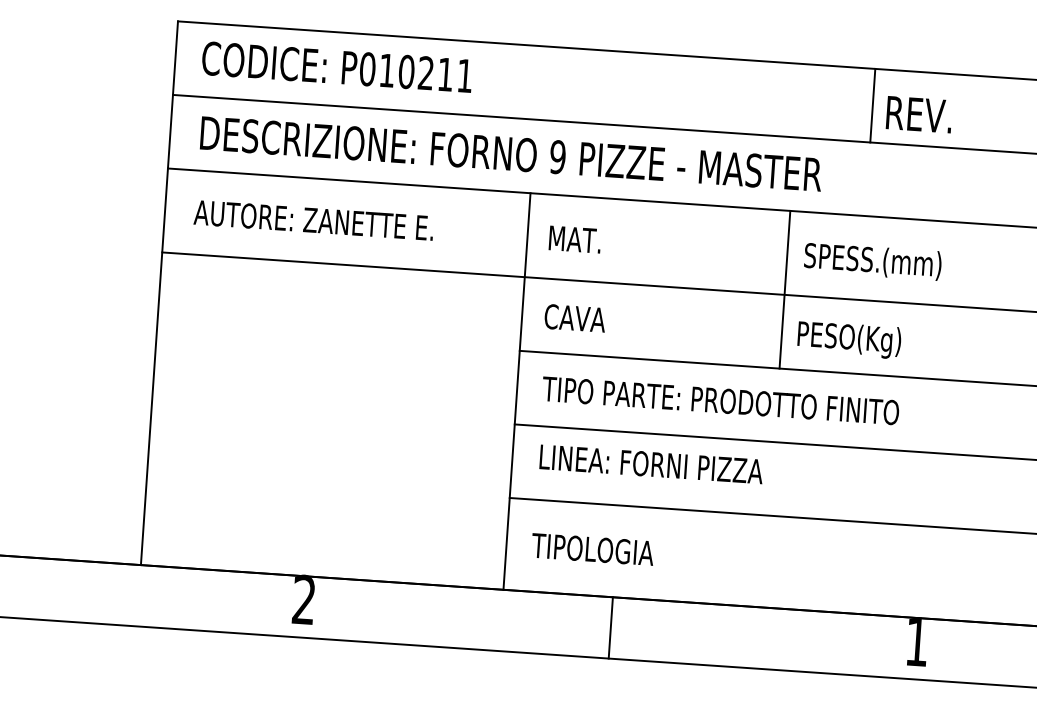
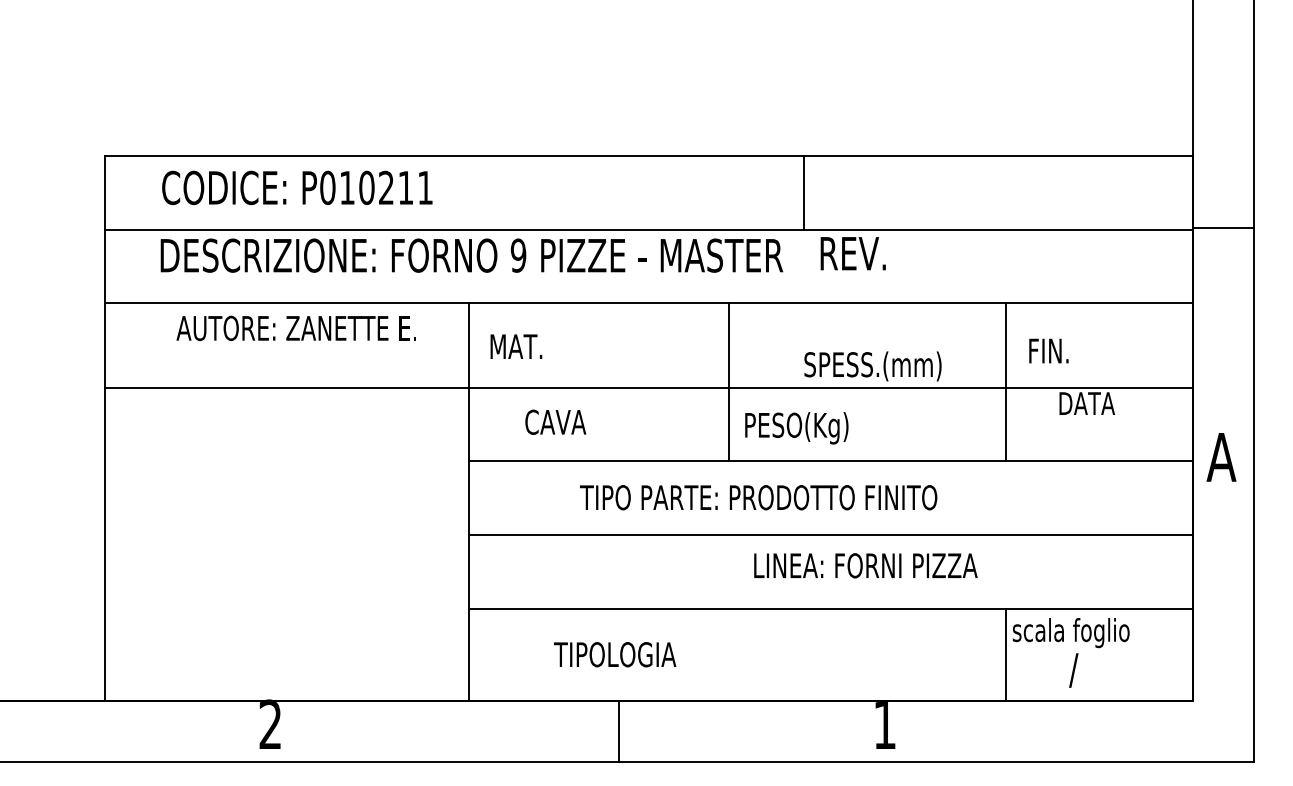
text: (337, 66) -> (297, 187), moved
text: (918, 114) -> (852, 253), moved
text: (510, 153) -> (471, 255), moved
text: (312, 220) -> (295, 328), moved
text: (872, 261) -> (872, 366), moved
text: (574, 317) -> (555, 421), moved
text: (720, 400) -> (758, 497), moved
text: (651, 464) -> (865, 565), moved
text: (593, 549) -> (615, 654), moved
line: (610, 627) -> (619, 731), moved

